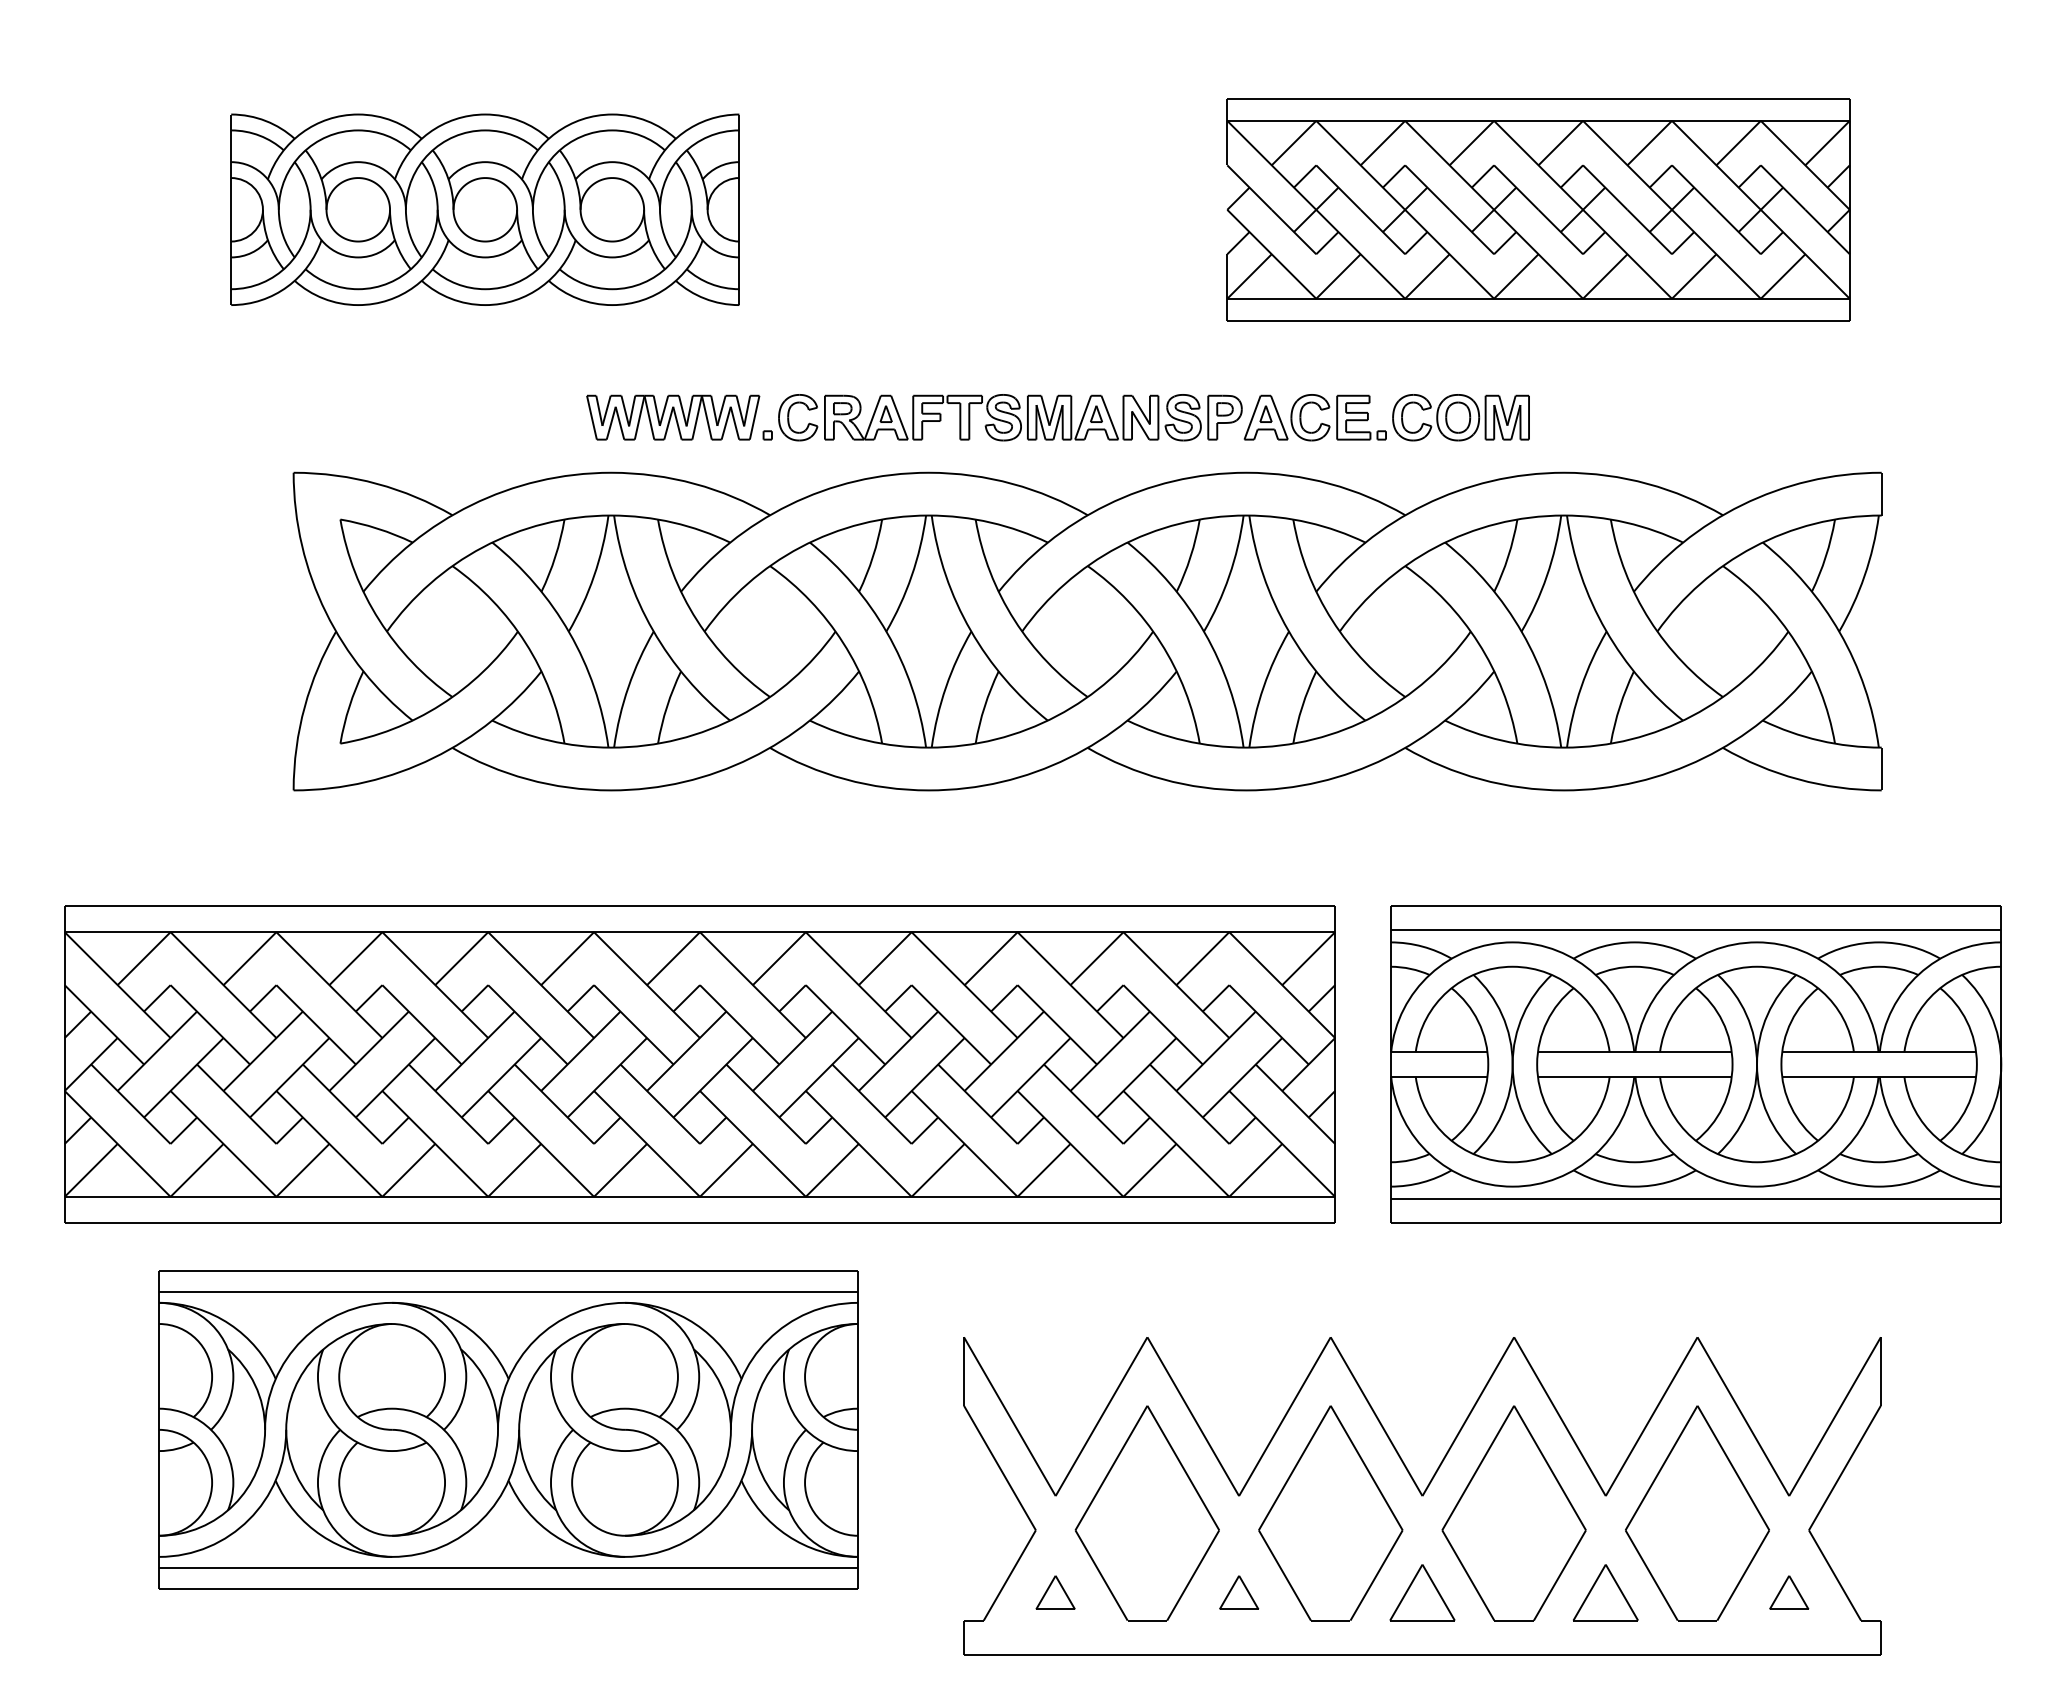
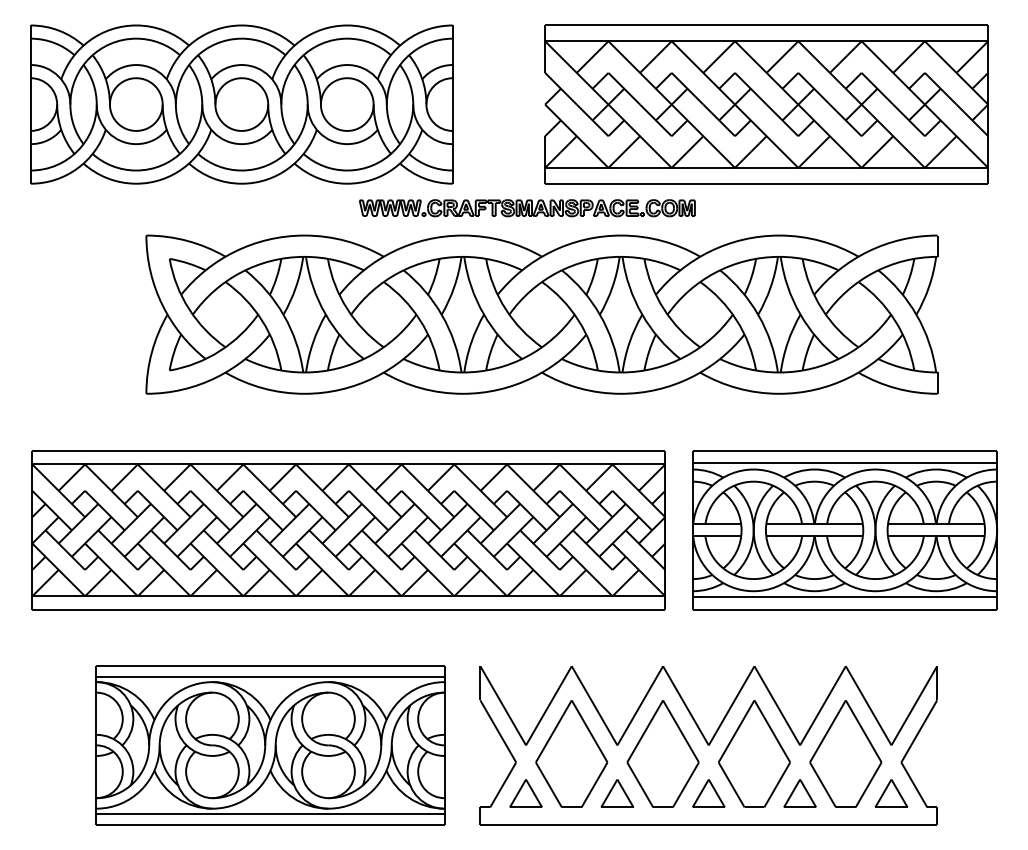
part: (484, 209) -> (241, 104), size x1.67
part: (1538, 209) -> (766, 104), size x1.43
part: (1058, 418) -> (527, 208), size x0.71
part: (508, 1430) -> (270, 745), moved
part: (1054, 1592) -> (525, 793), size x1.67
part: (1239, 1592) -> (617, 793), size x1.67
part: (1789, 1592) -> (891, 793), size x1.67

